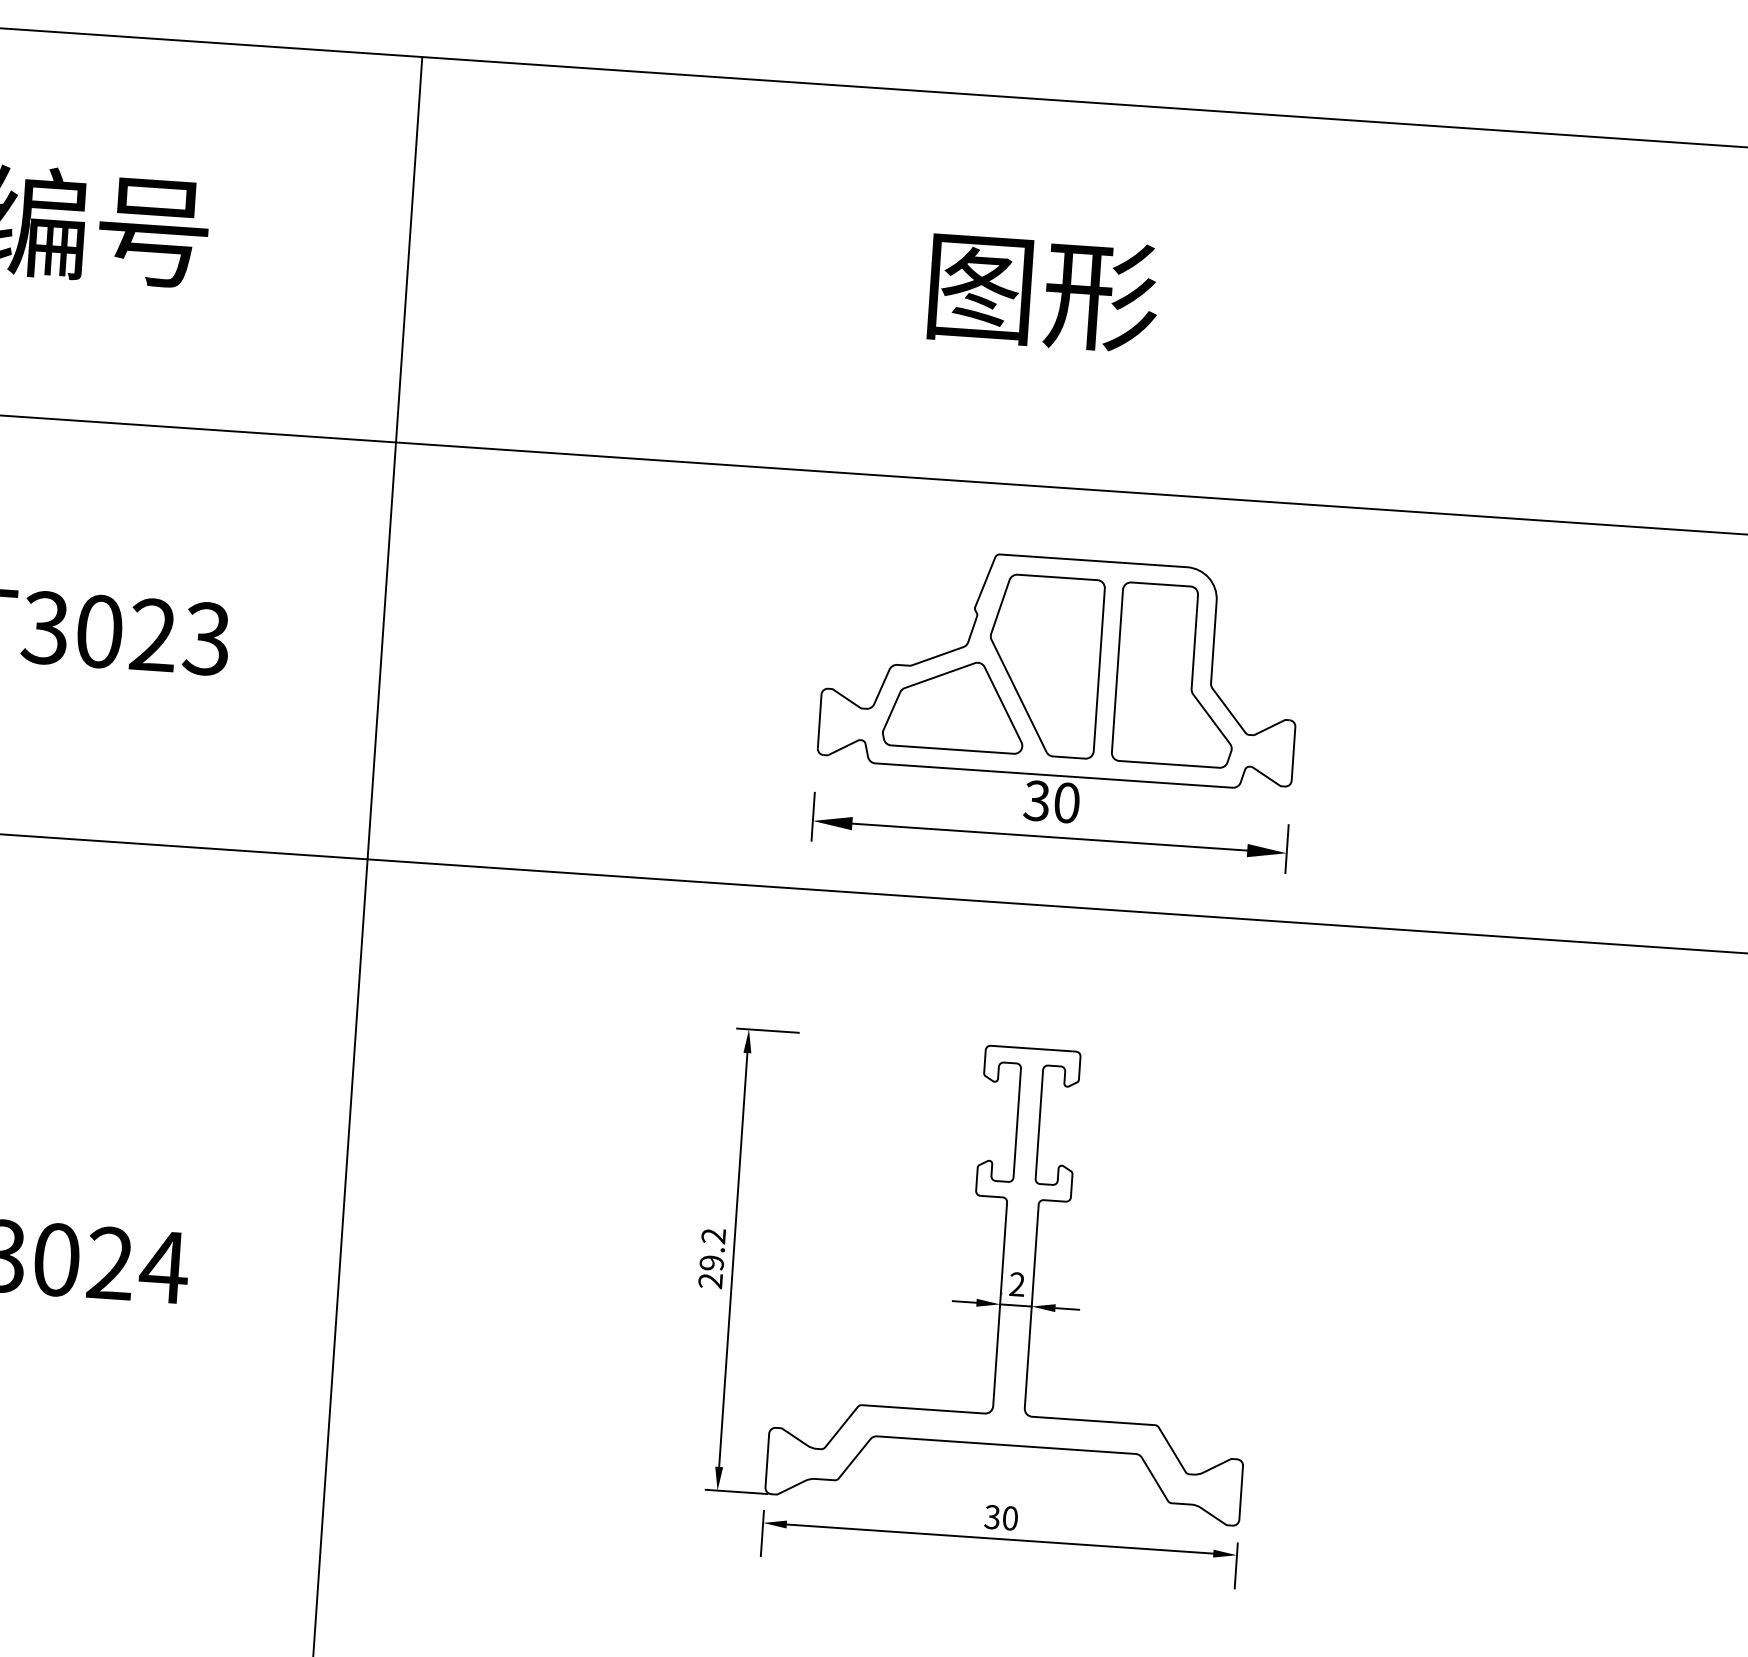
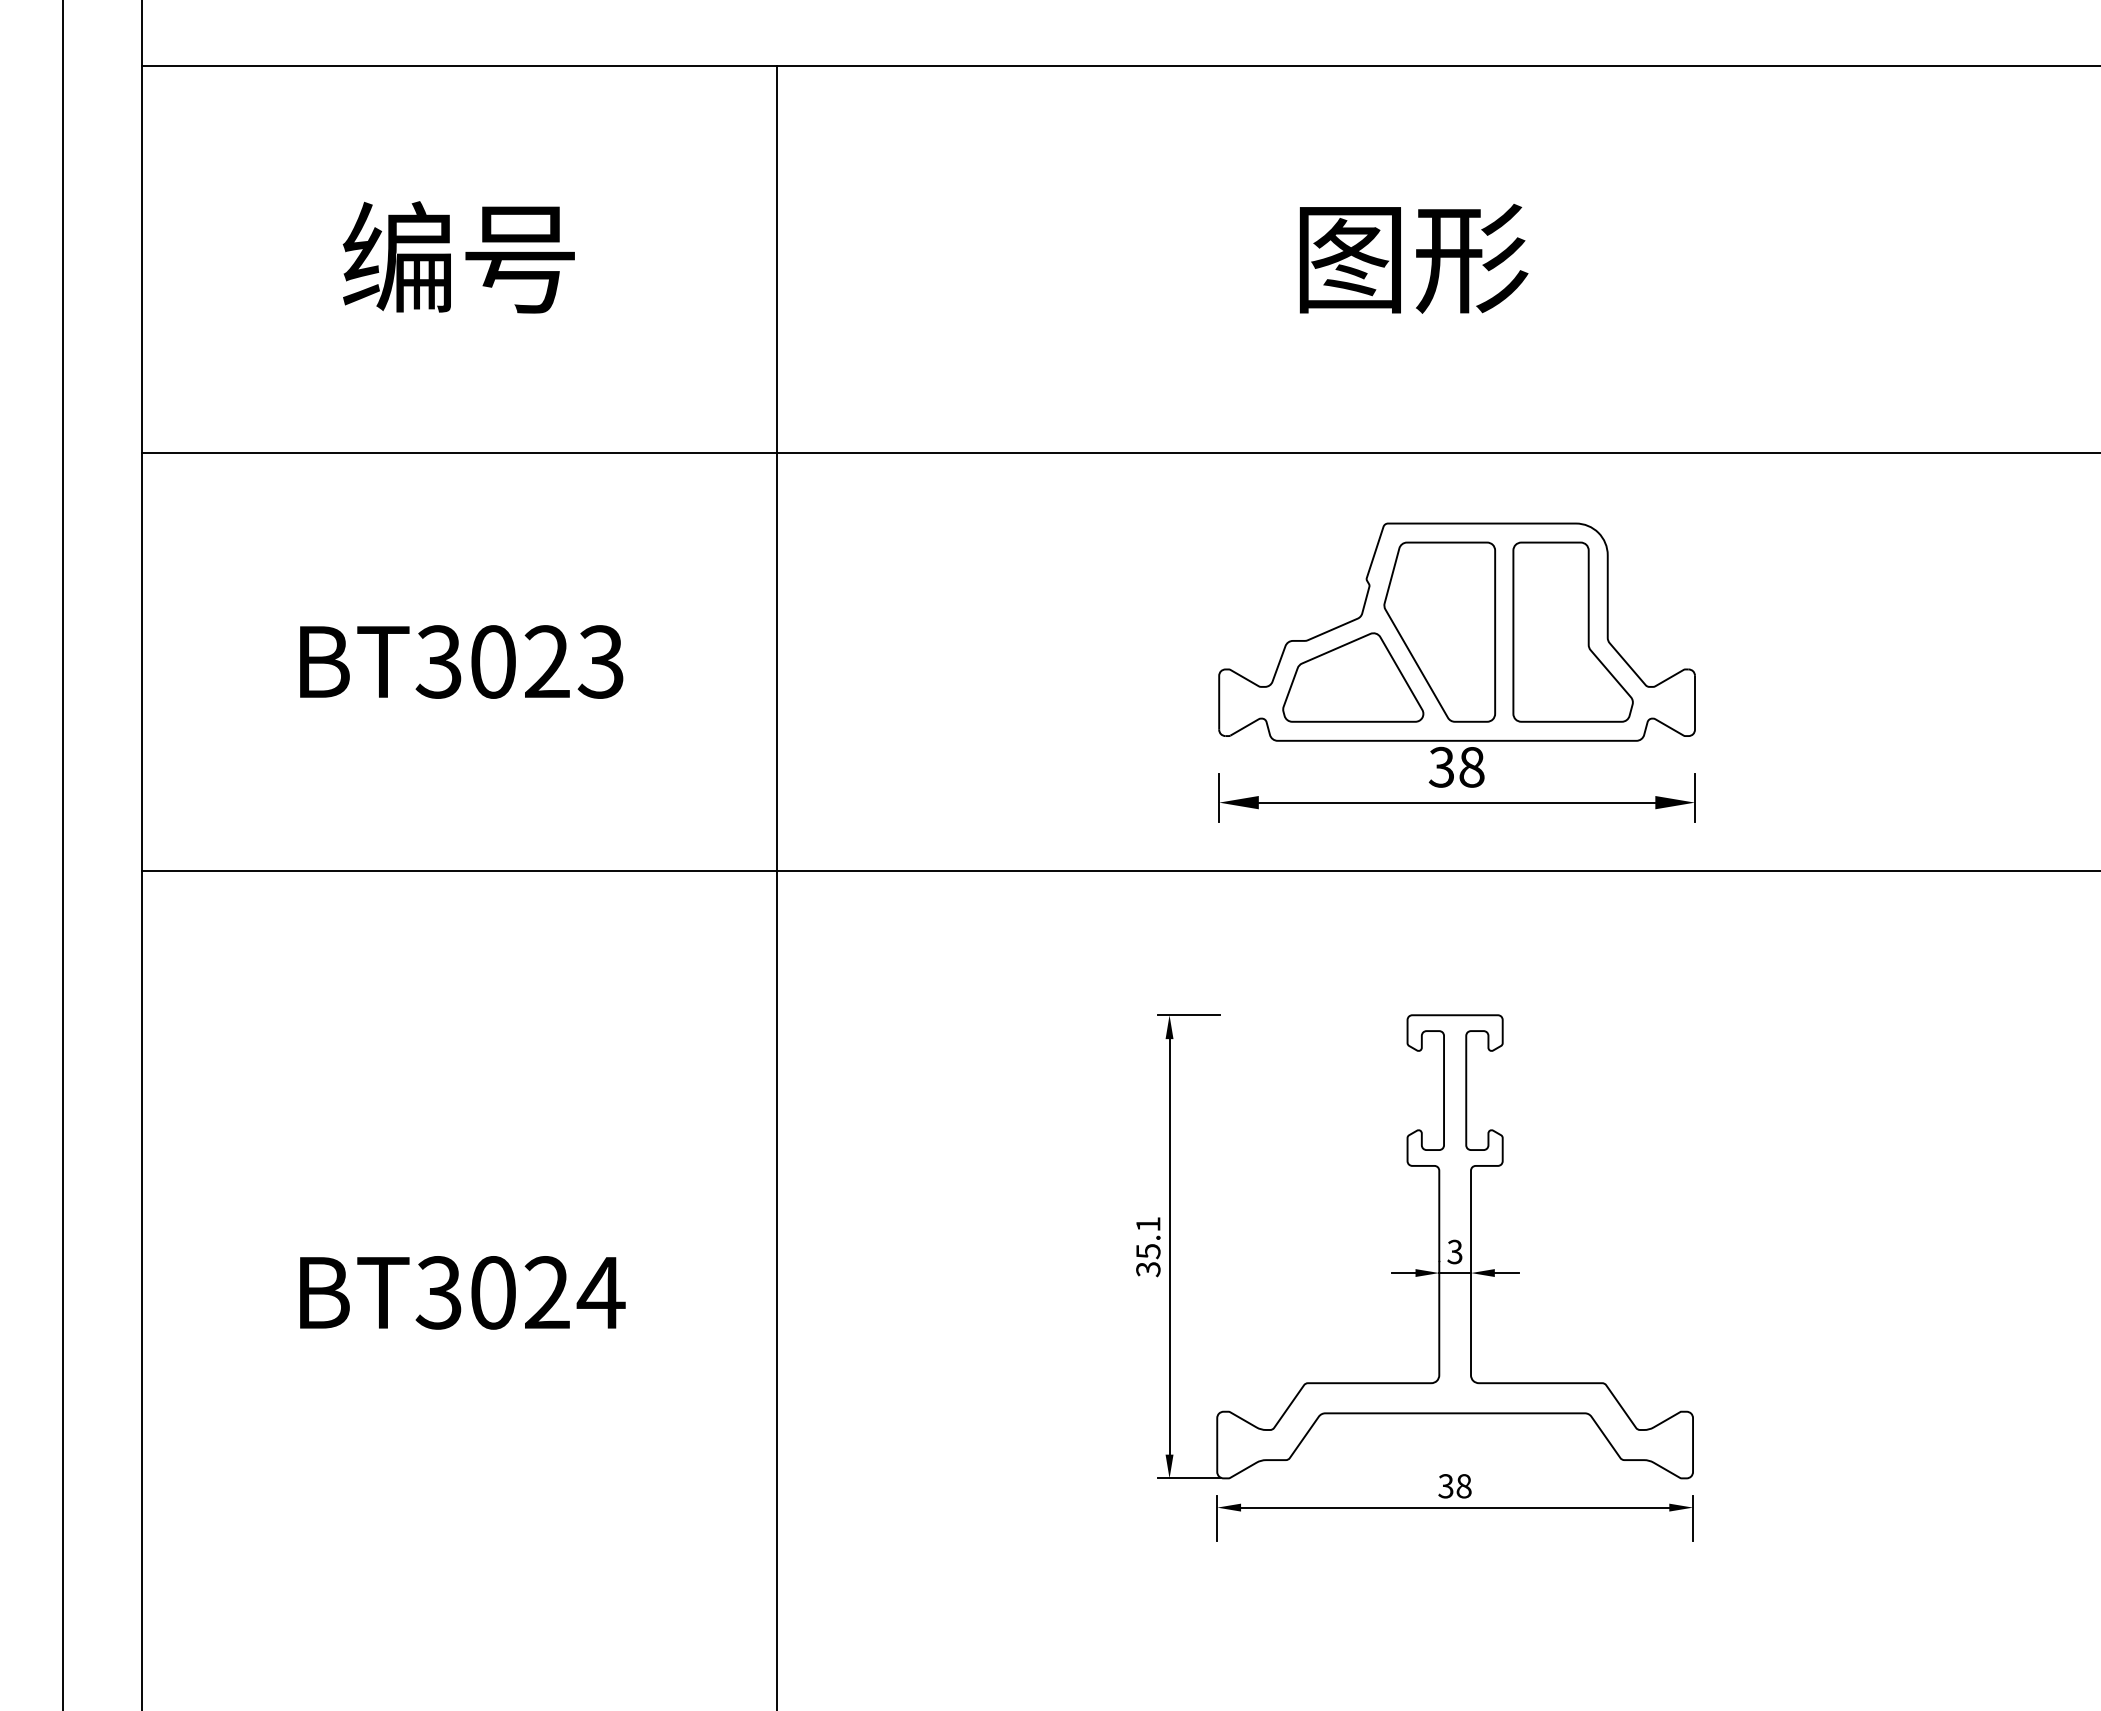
text: (1066, 802) -> (1471, 766), 30 -> 38
text: (712, 1259) -> (1148, 1247), 29.2 -> 35.1
text: (1016, 1284) -> (1454, 1252), 2 -> 3
text: (1009, 1518) -> (1463, 1486), 30 -> 38

